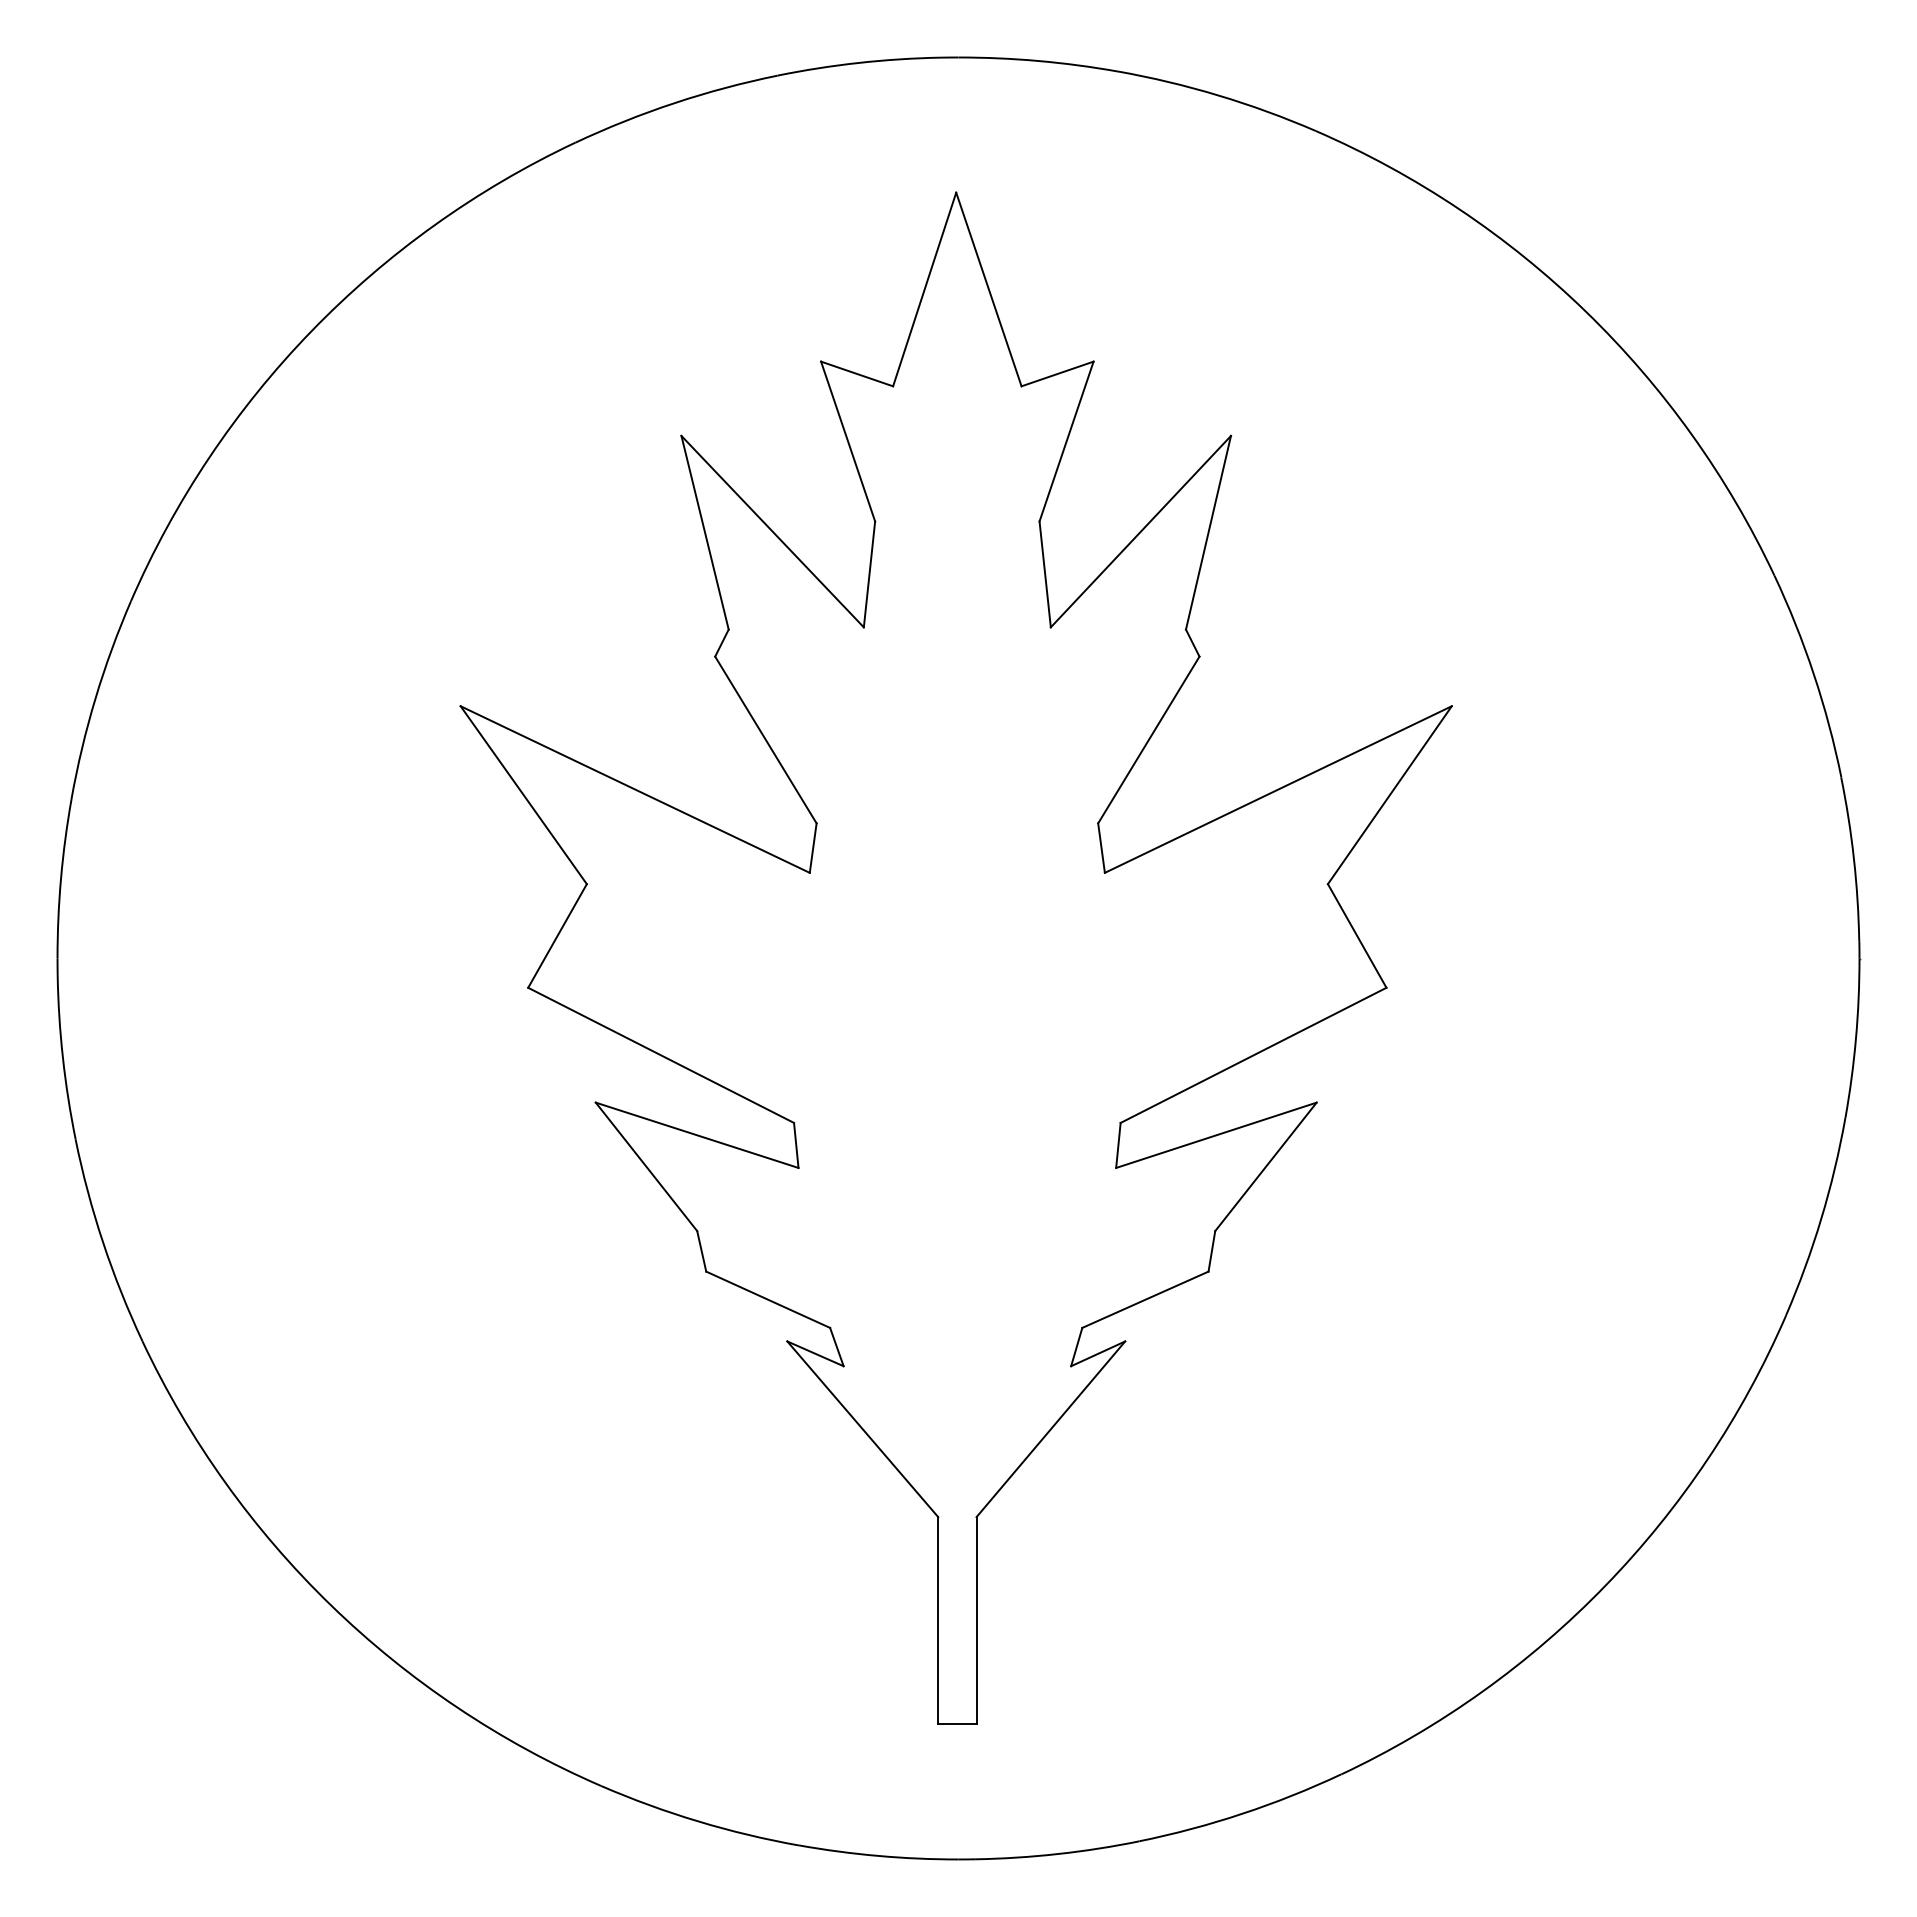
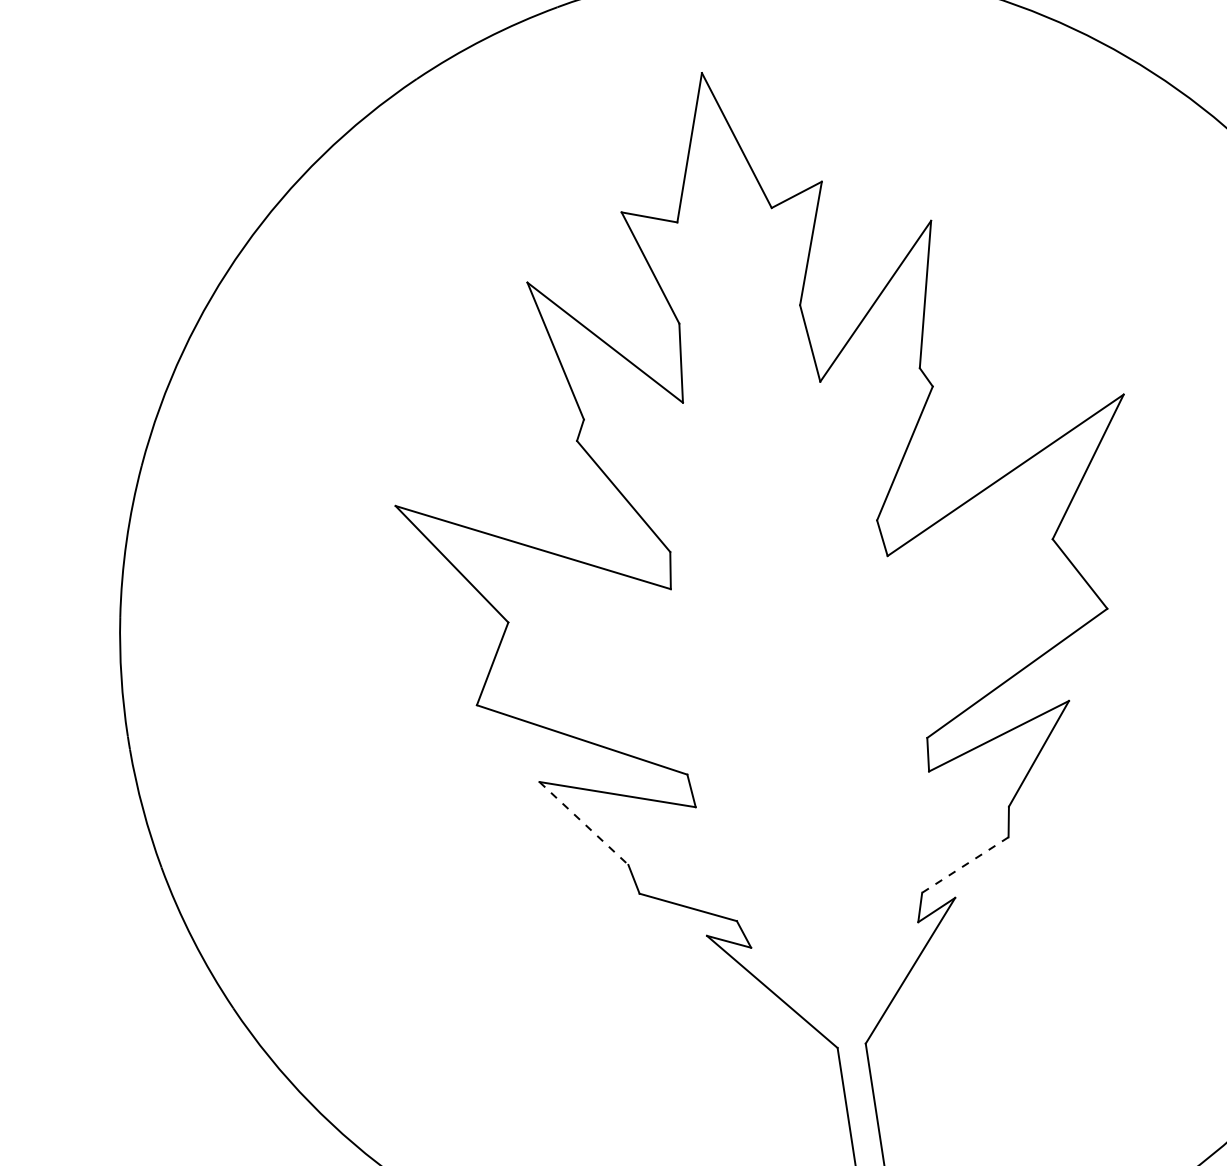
line: (646, 1166) -> (583, 823), solid -> dashed
line: (1145, 1299) -> (965, 864), solid -> dashed

